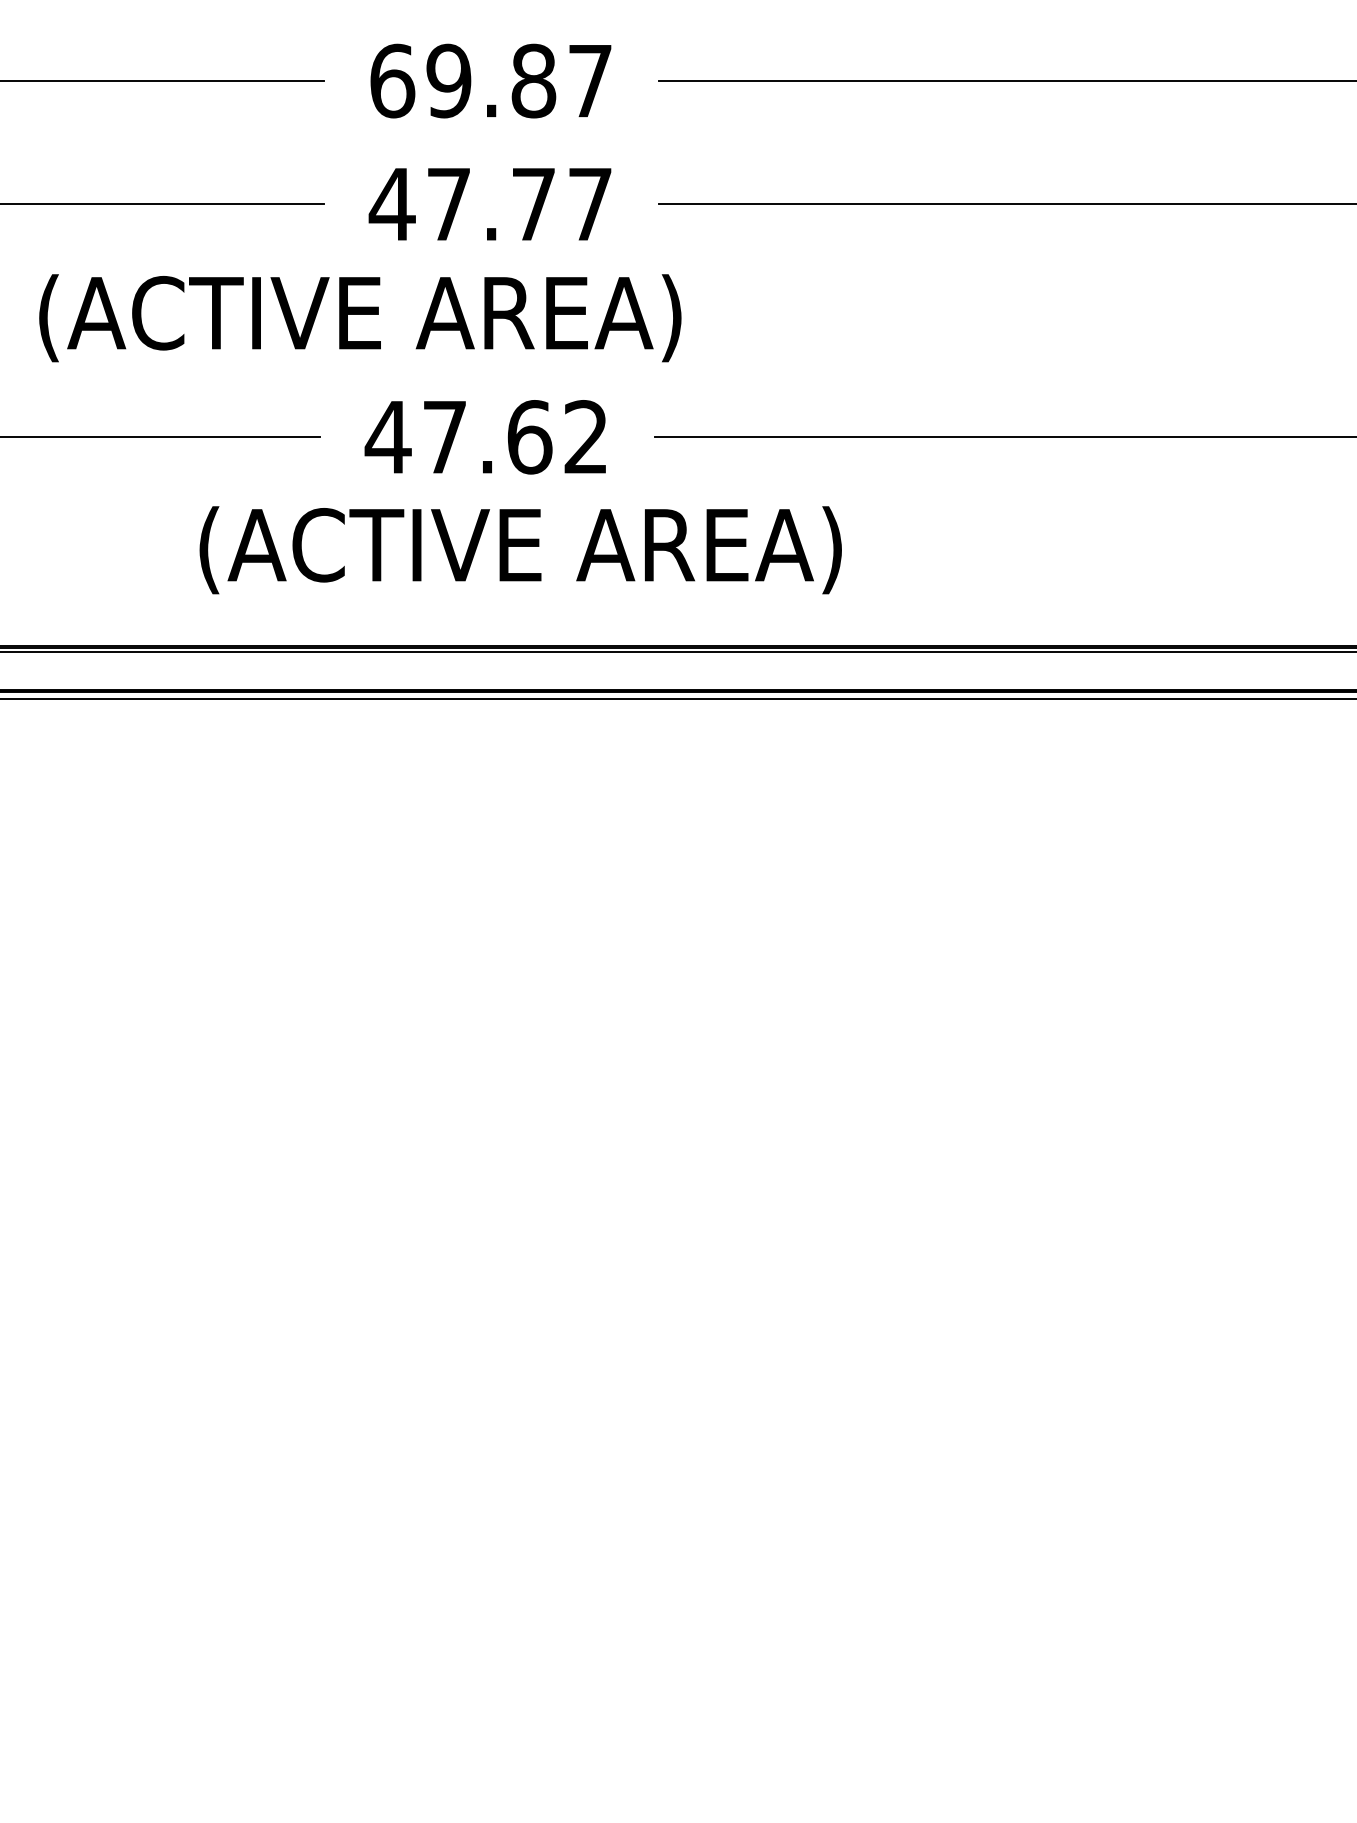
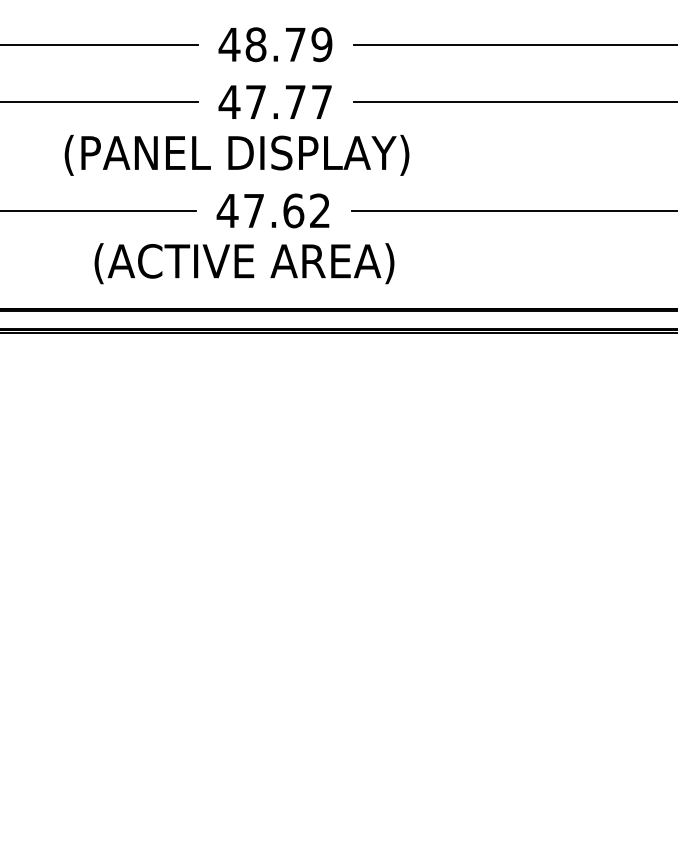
text: (490, 80) -> (275, 44), 69.87 -> 48.79
text: (422, 316) -> (243, 154), (ACTIVE AREA) -> (PANEL DISPLAY)
text: (520, 549) -> (244, 263), moved

